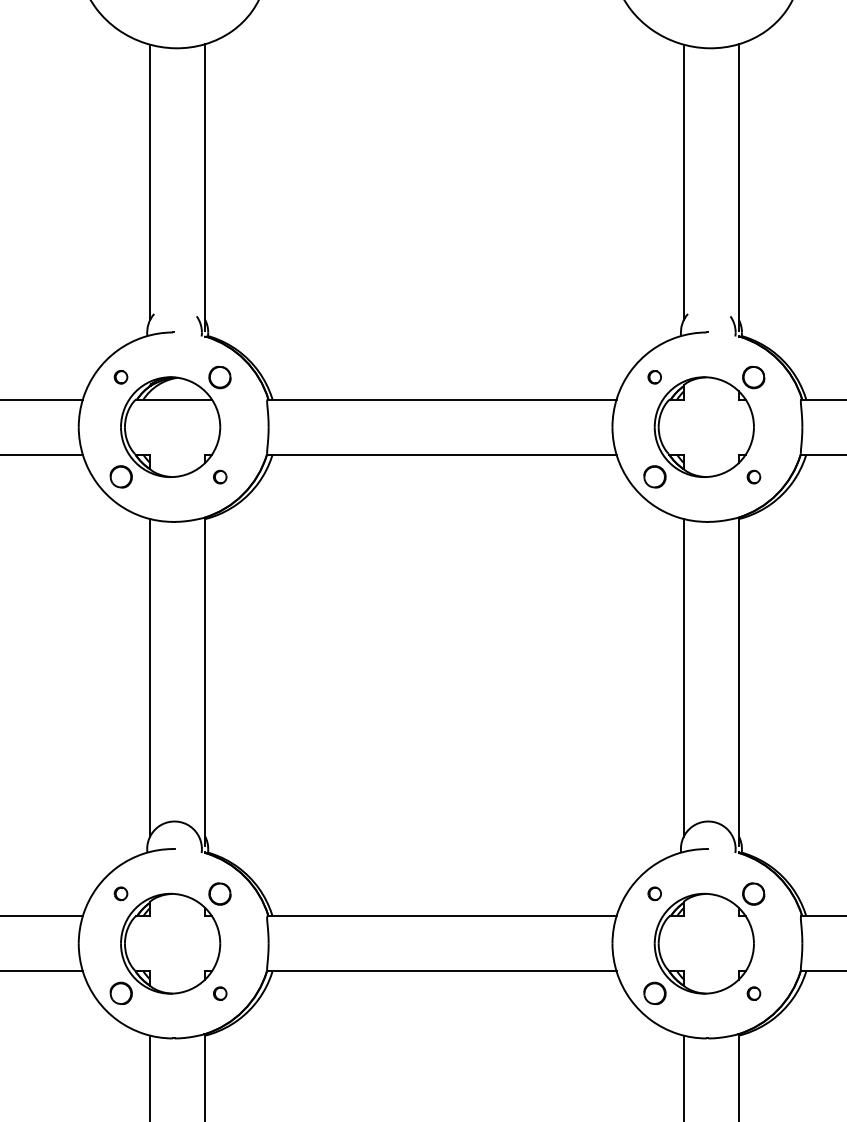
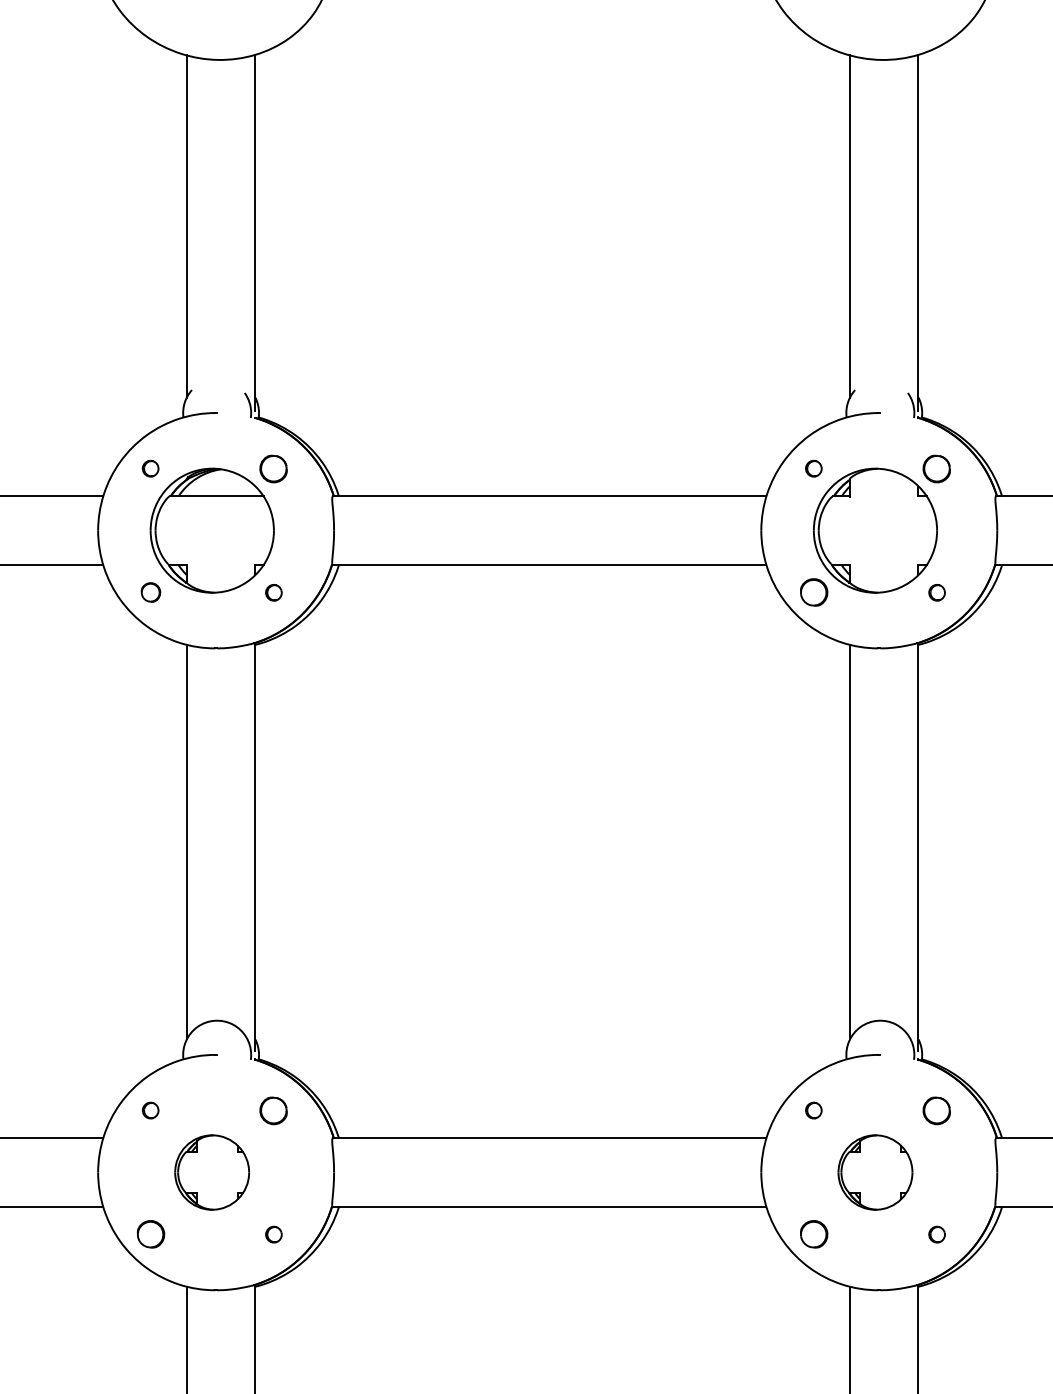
part: (120, 476) -> (150, 592), size x0.7
part: (169, 943) -> (211, 1172), size x0.6
part: (704, 943) -> (875, 1172), size x0.6

